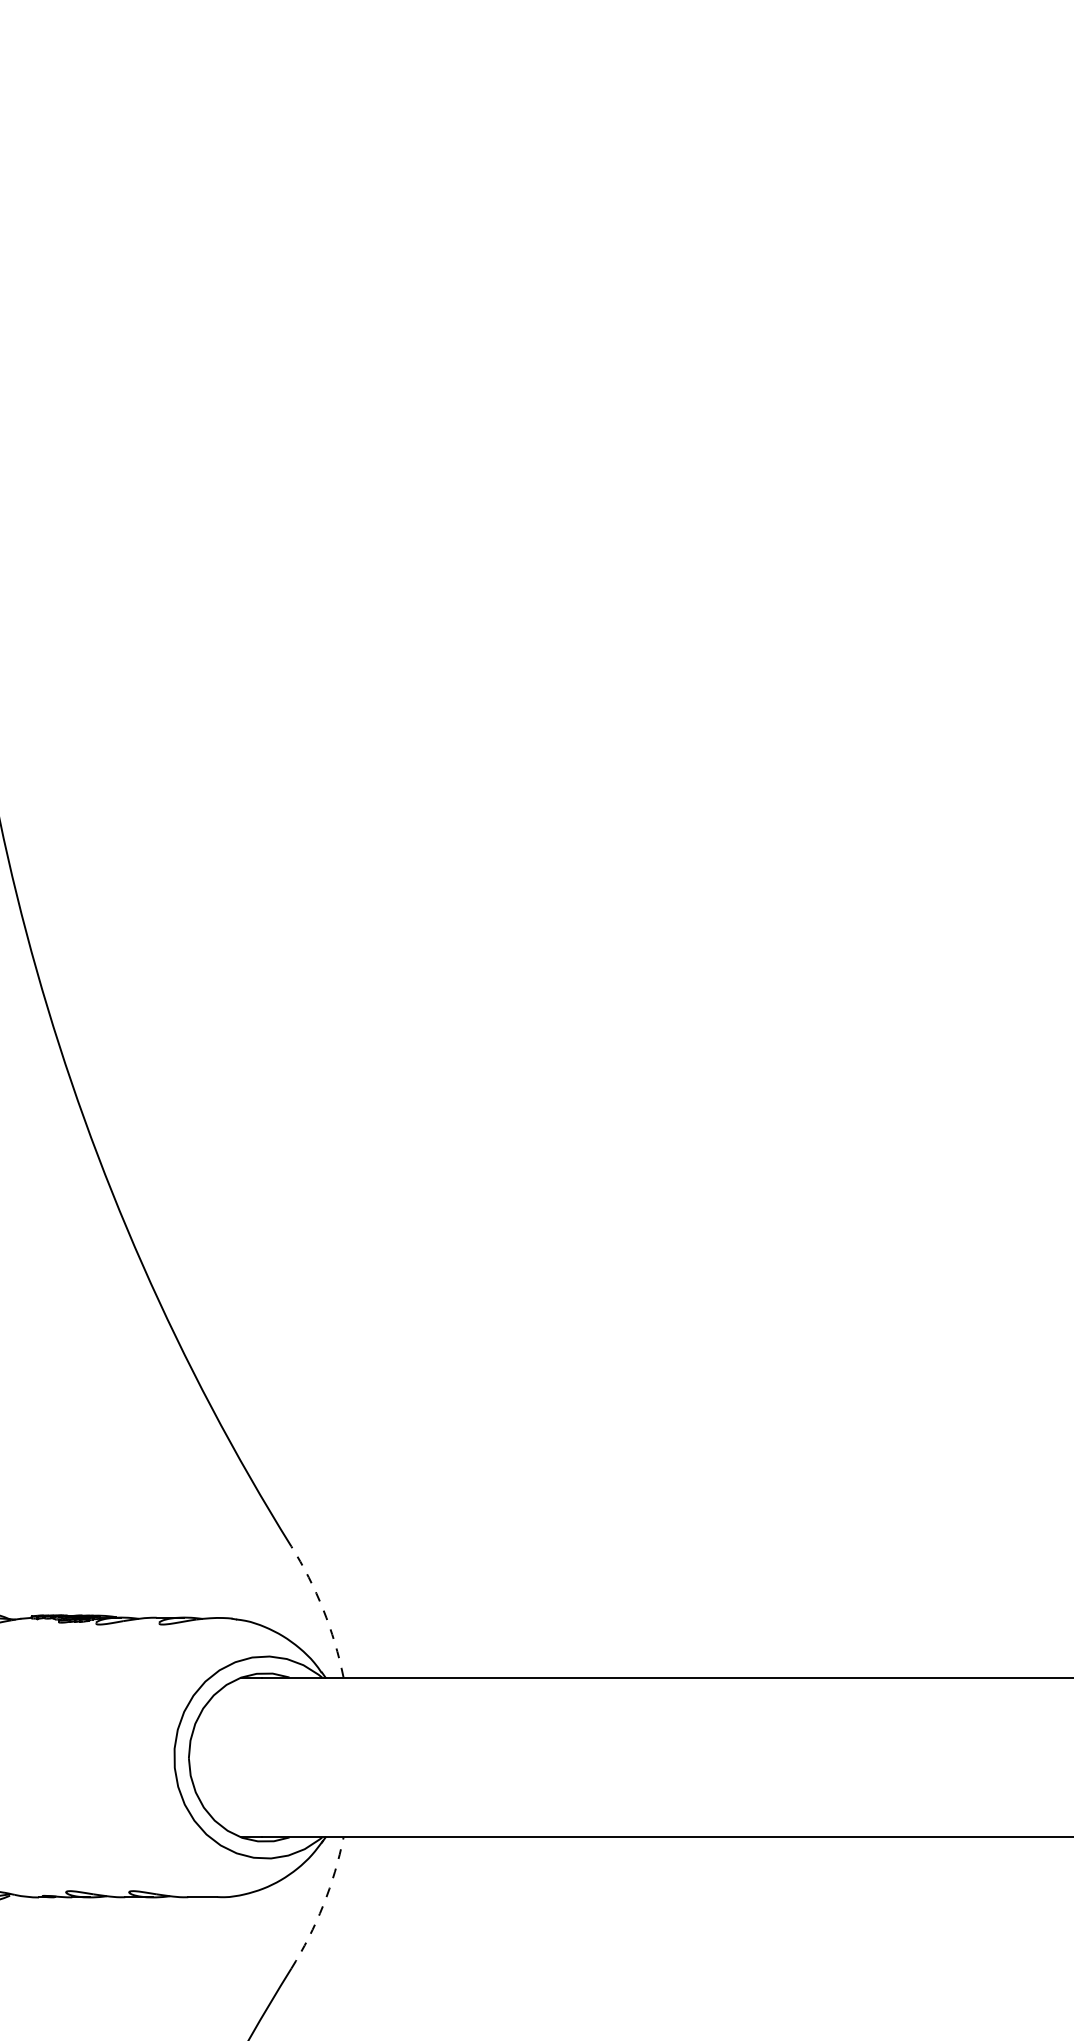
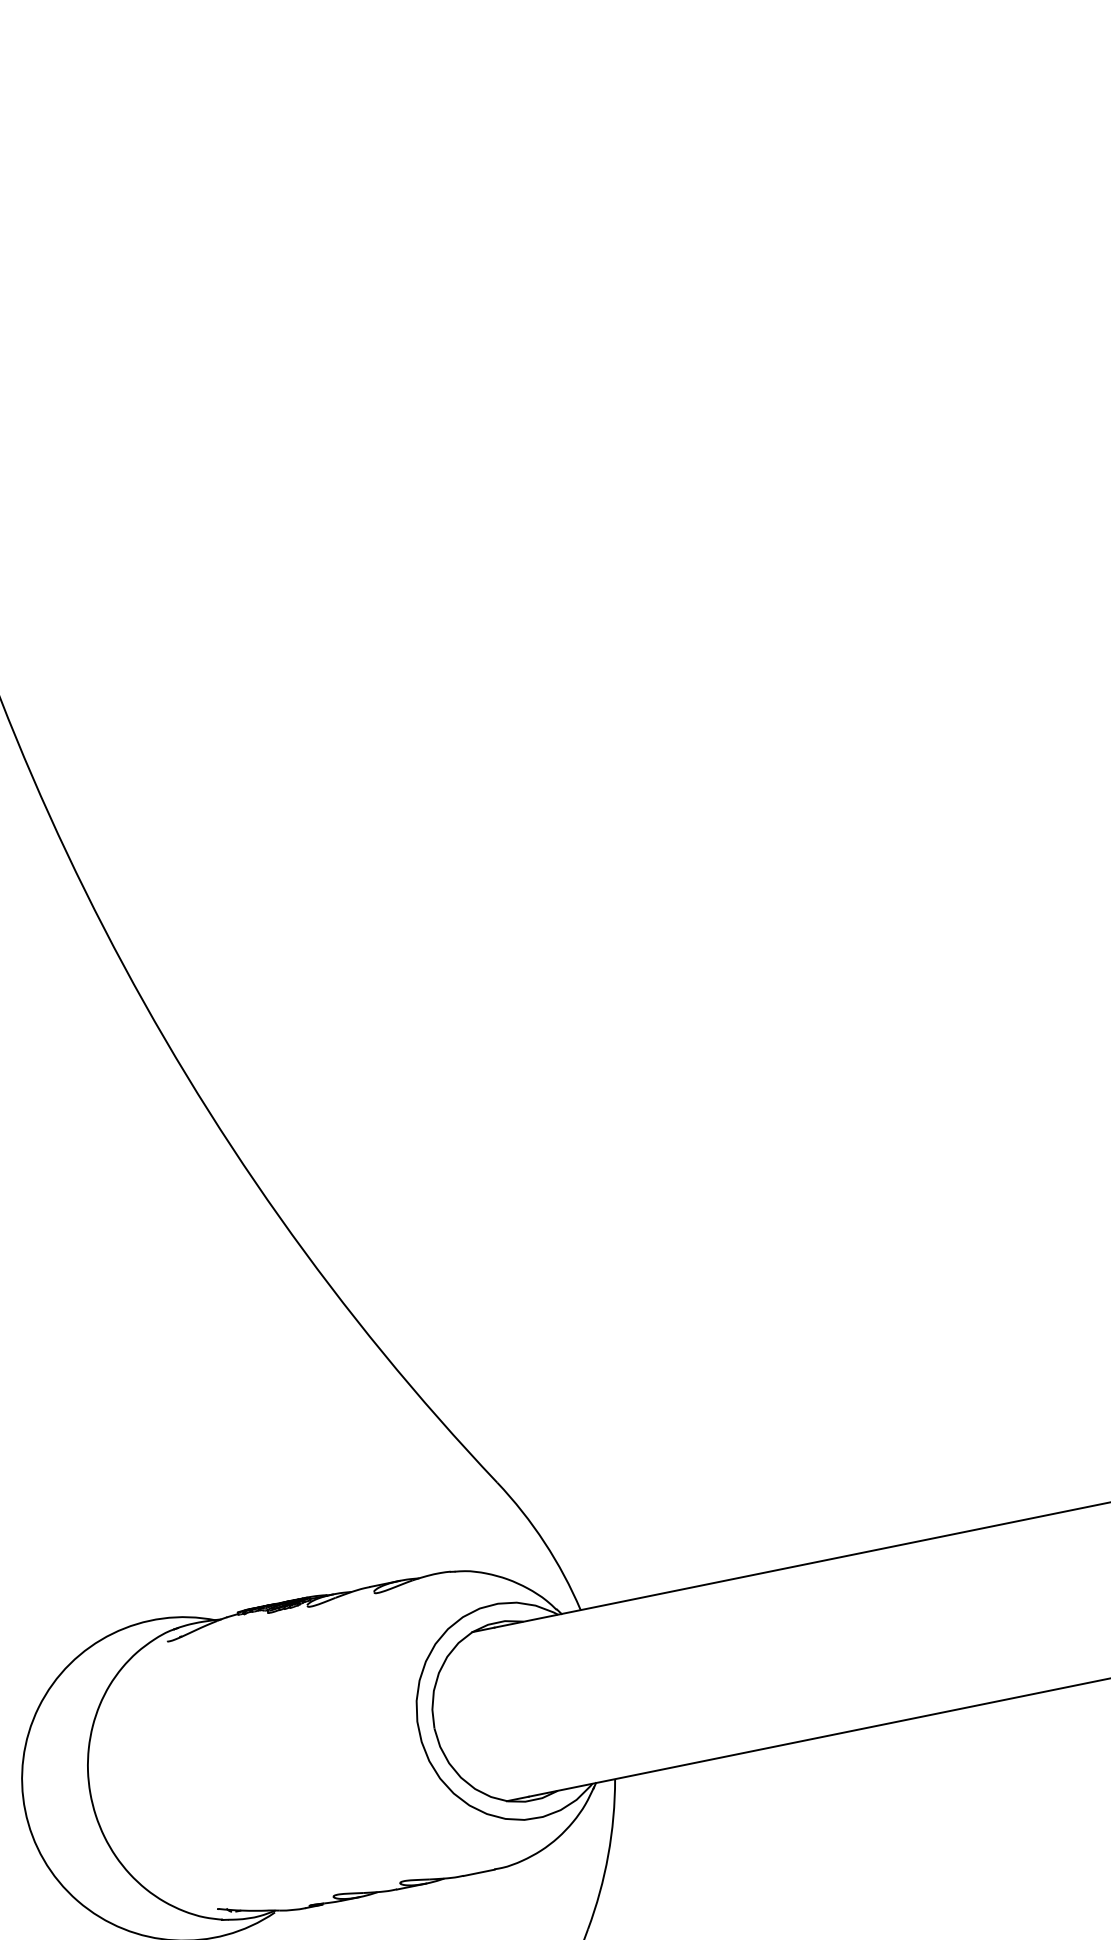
arc: (323, 1609) -> (544, 1542), dashed -> solid
arc: (323, 1905) -> (608, 1855), dashed -> solid

